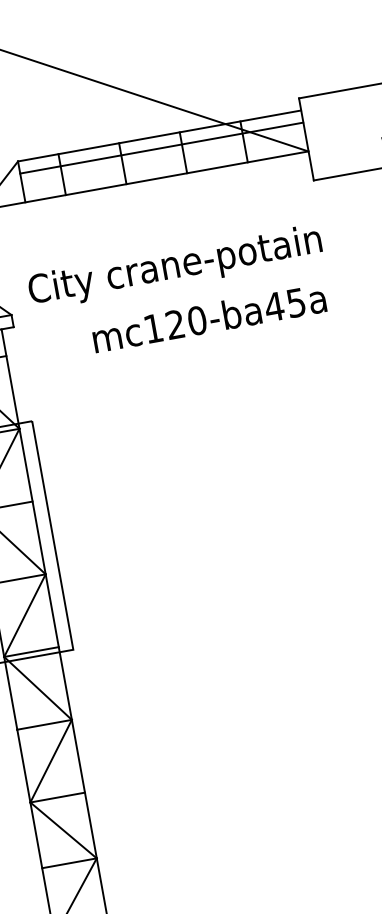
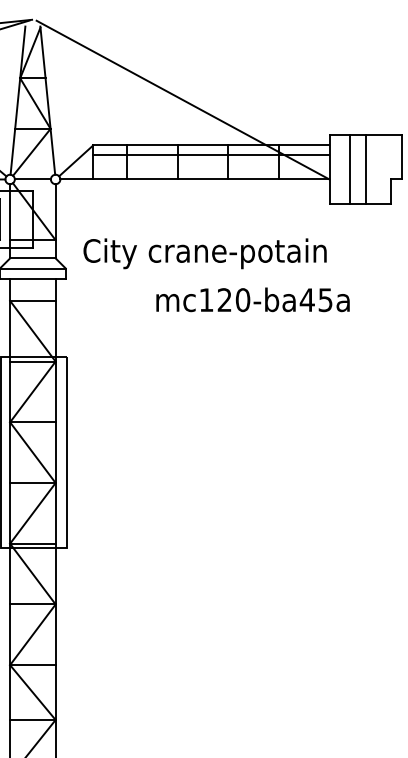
line: (349, 131) -> (365, 169), added
line: (330, 135) -> (349, 169), added
text: (208, 317) -> (252, 299), moved

